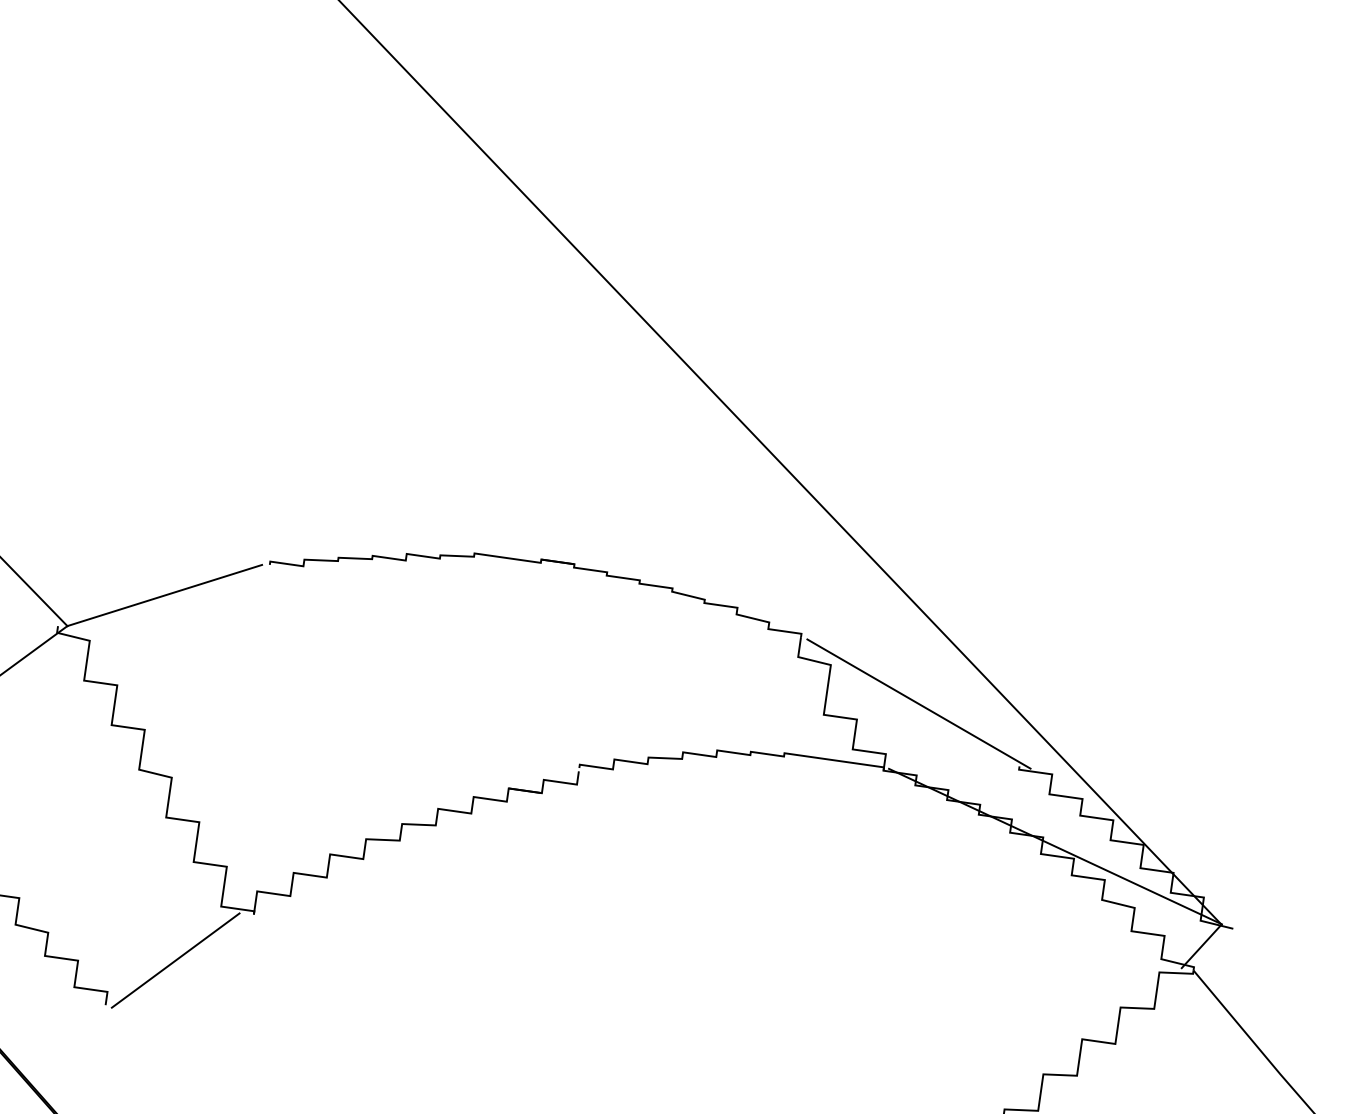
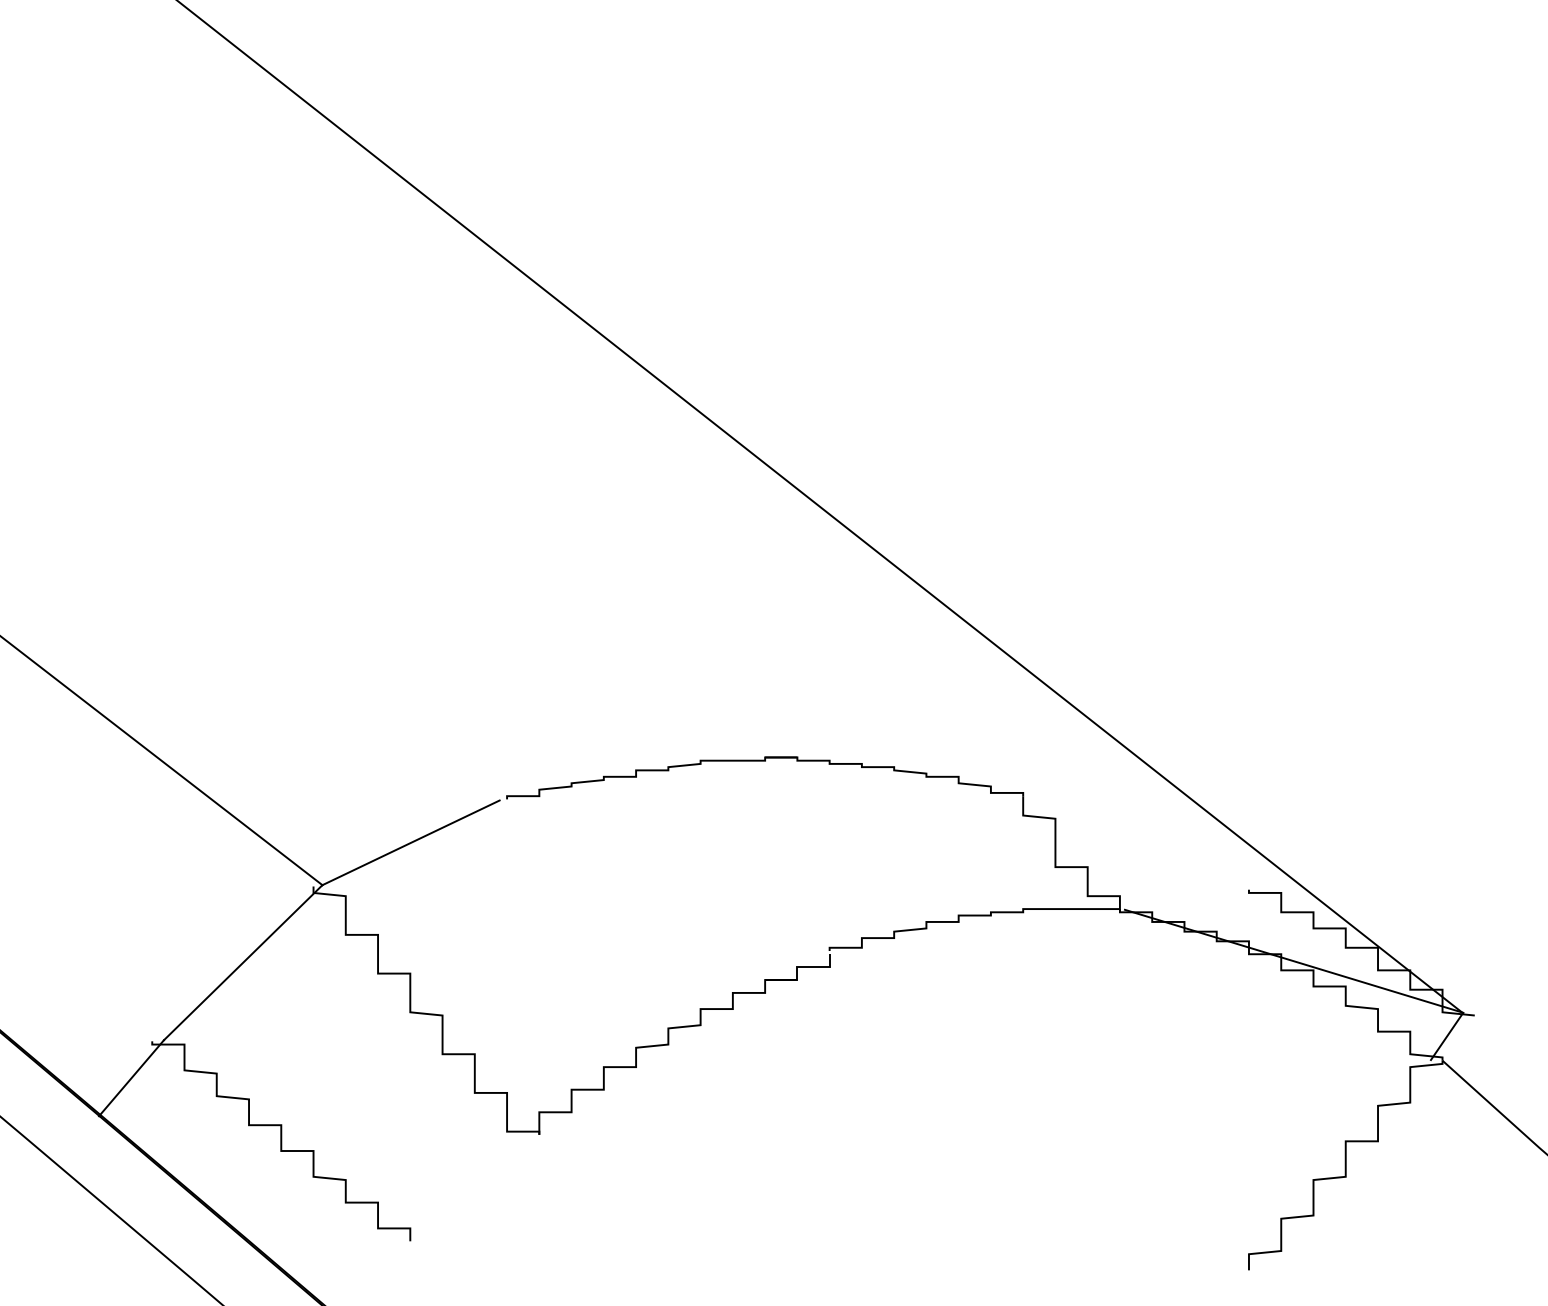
line: (918, 703) -> (1144, 843), removed
line: (175, 959) -> (470, 1188), removed

